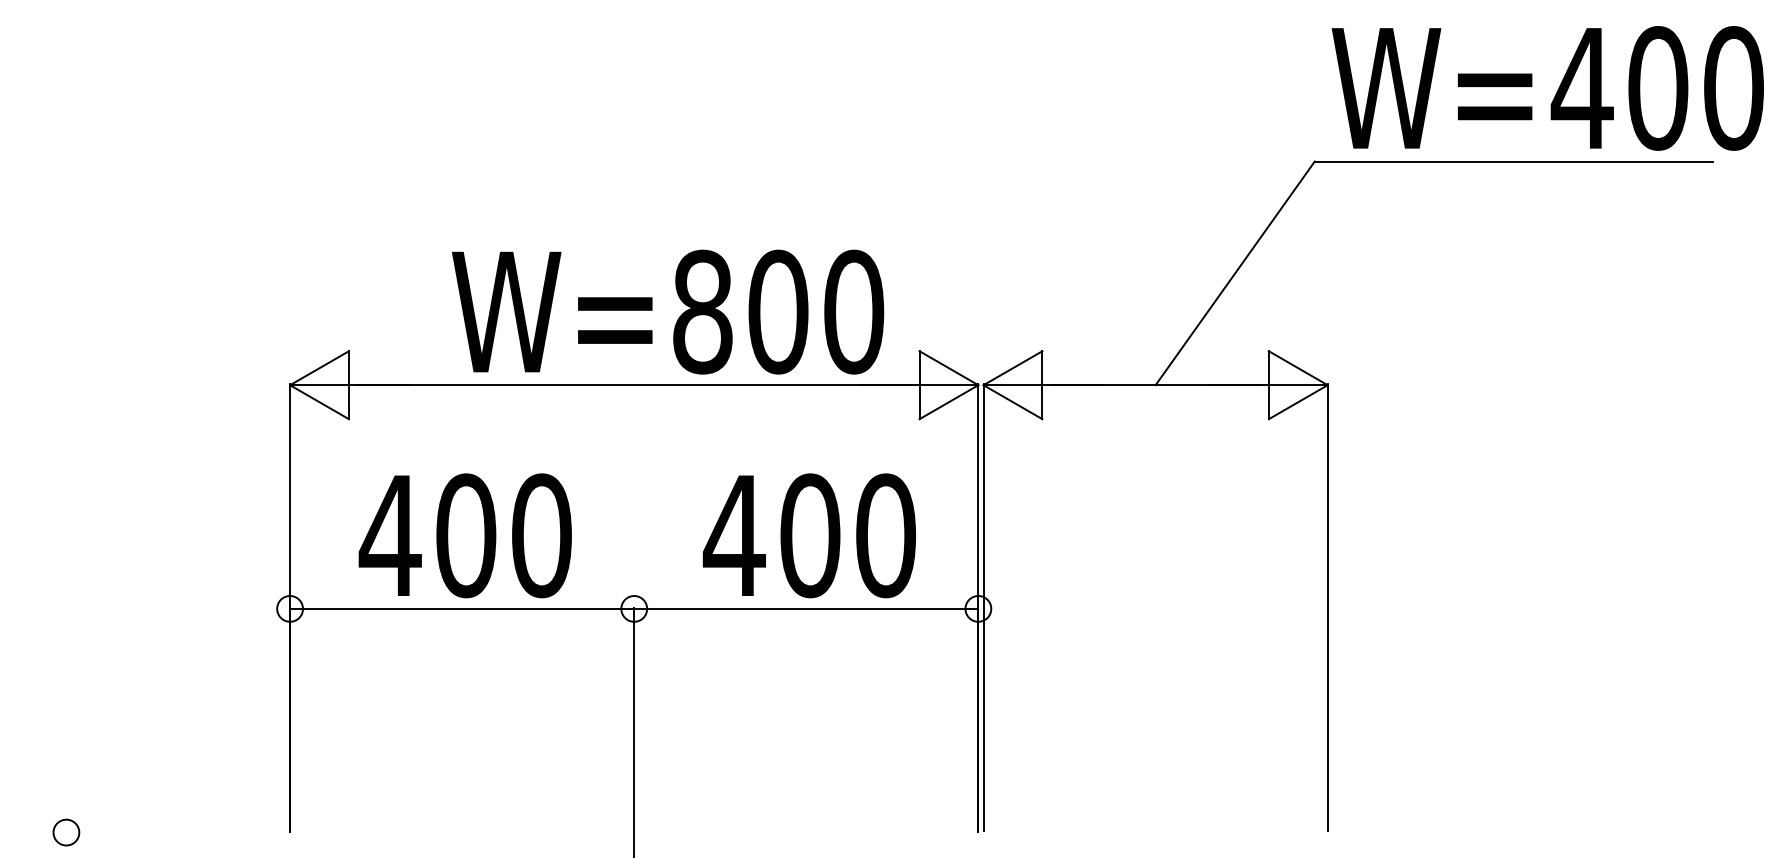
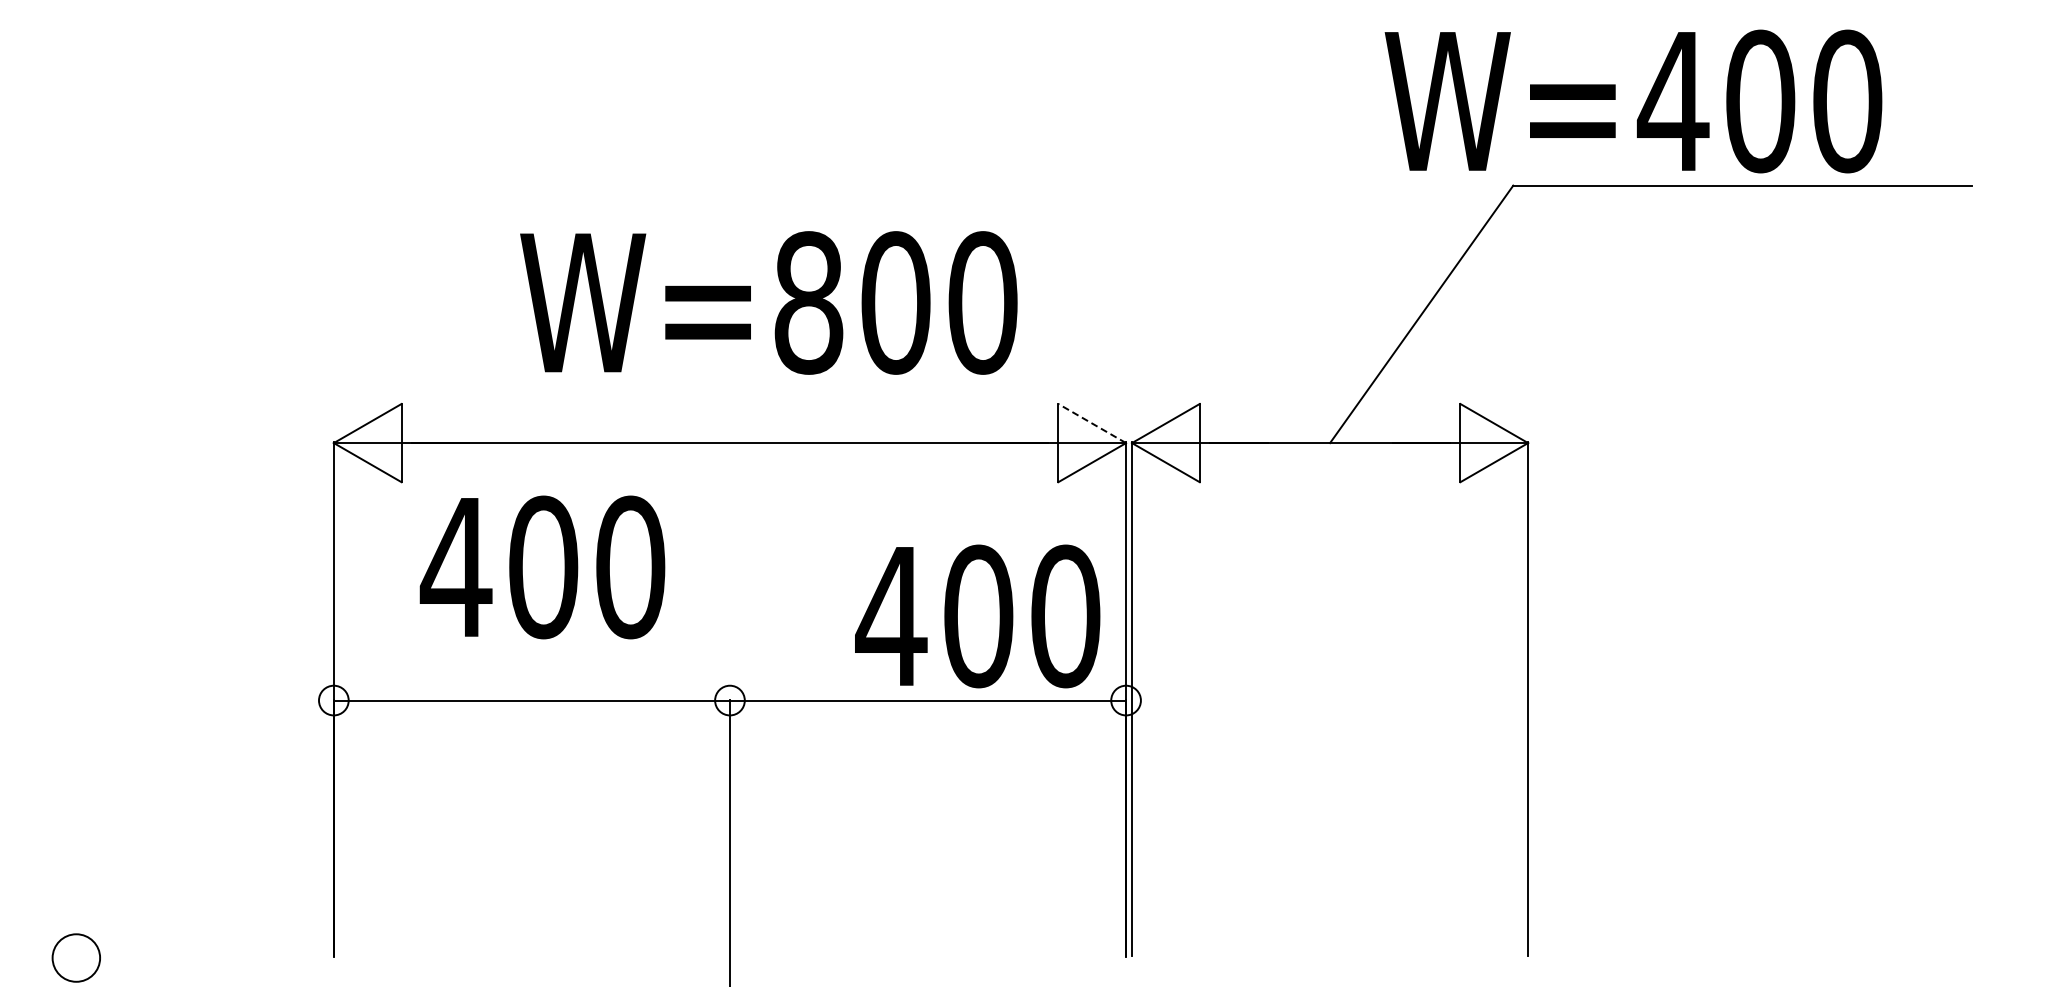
text: (1547, 88) -> (1633, 101), moved
text: (667, 311) -> (768, 302), moved
line: (948, 368) -> (1091, 423), solid -> dashed
text: (465, 535) -> (542, 567), moved
text: (809, 535) -> (977, 616), moved
circle: (66, 832) -> (76, 957), size x1.6

